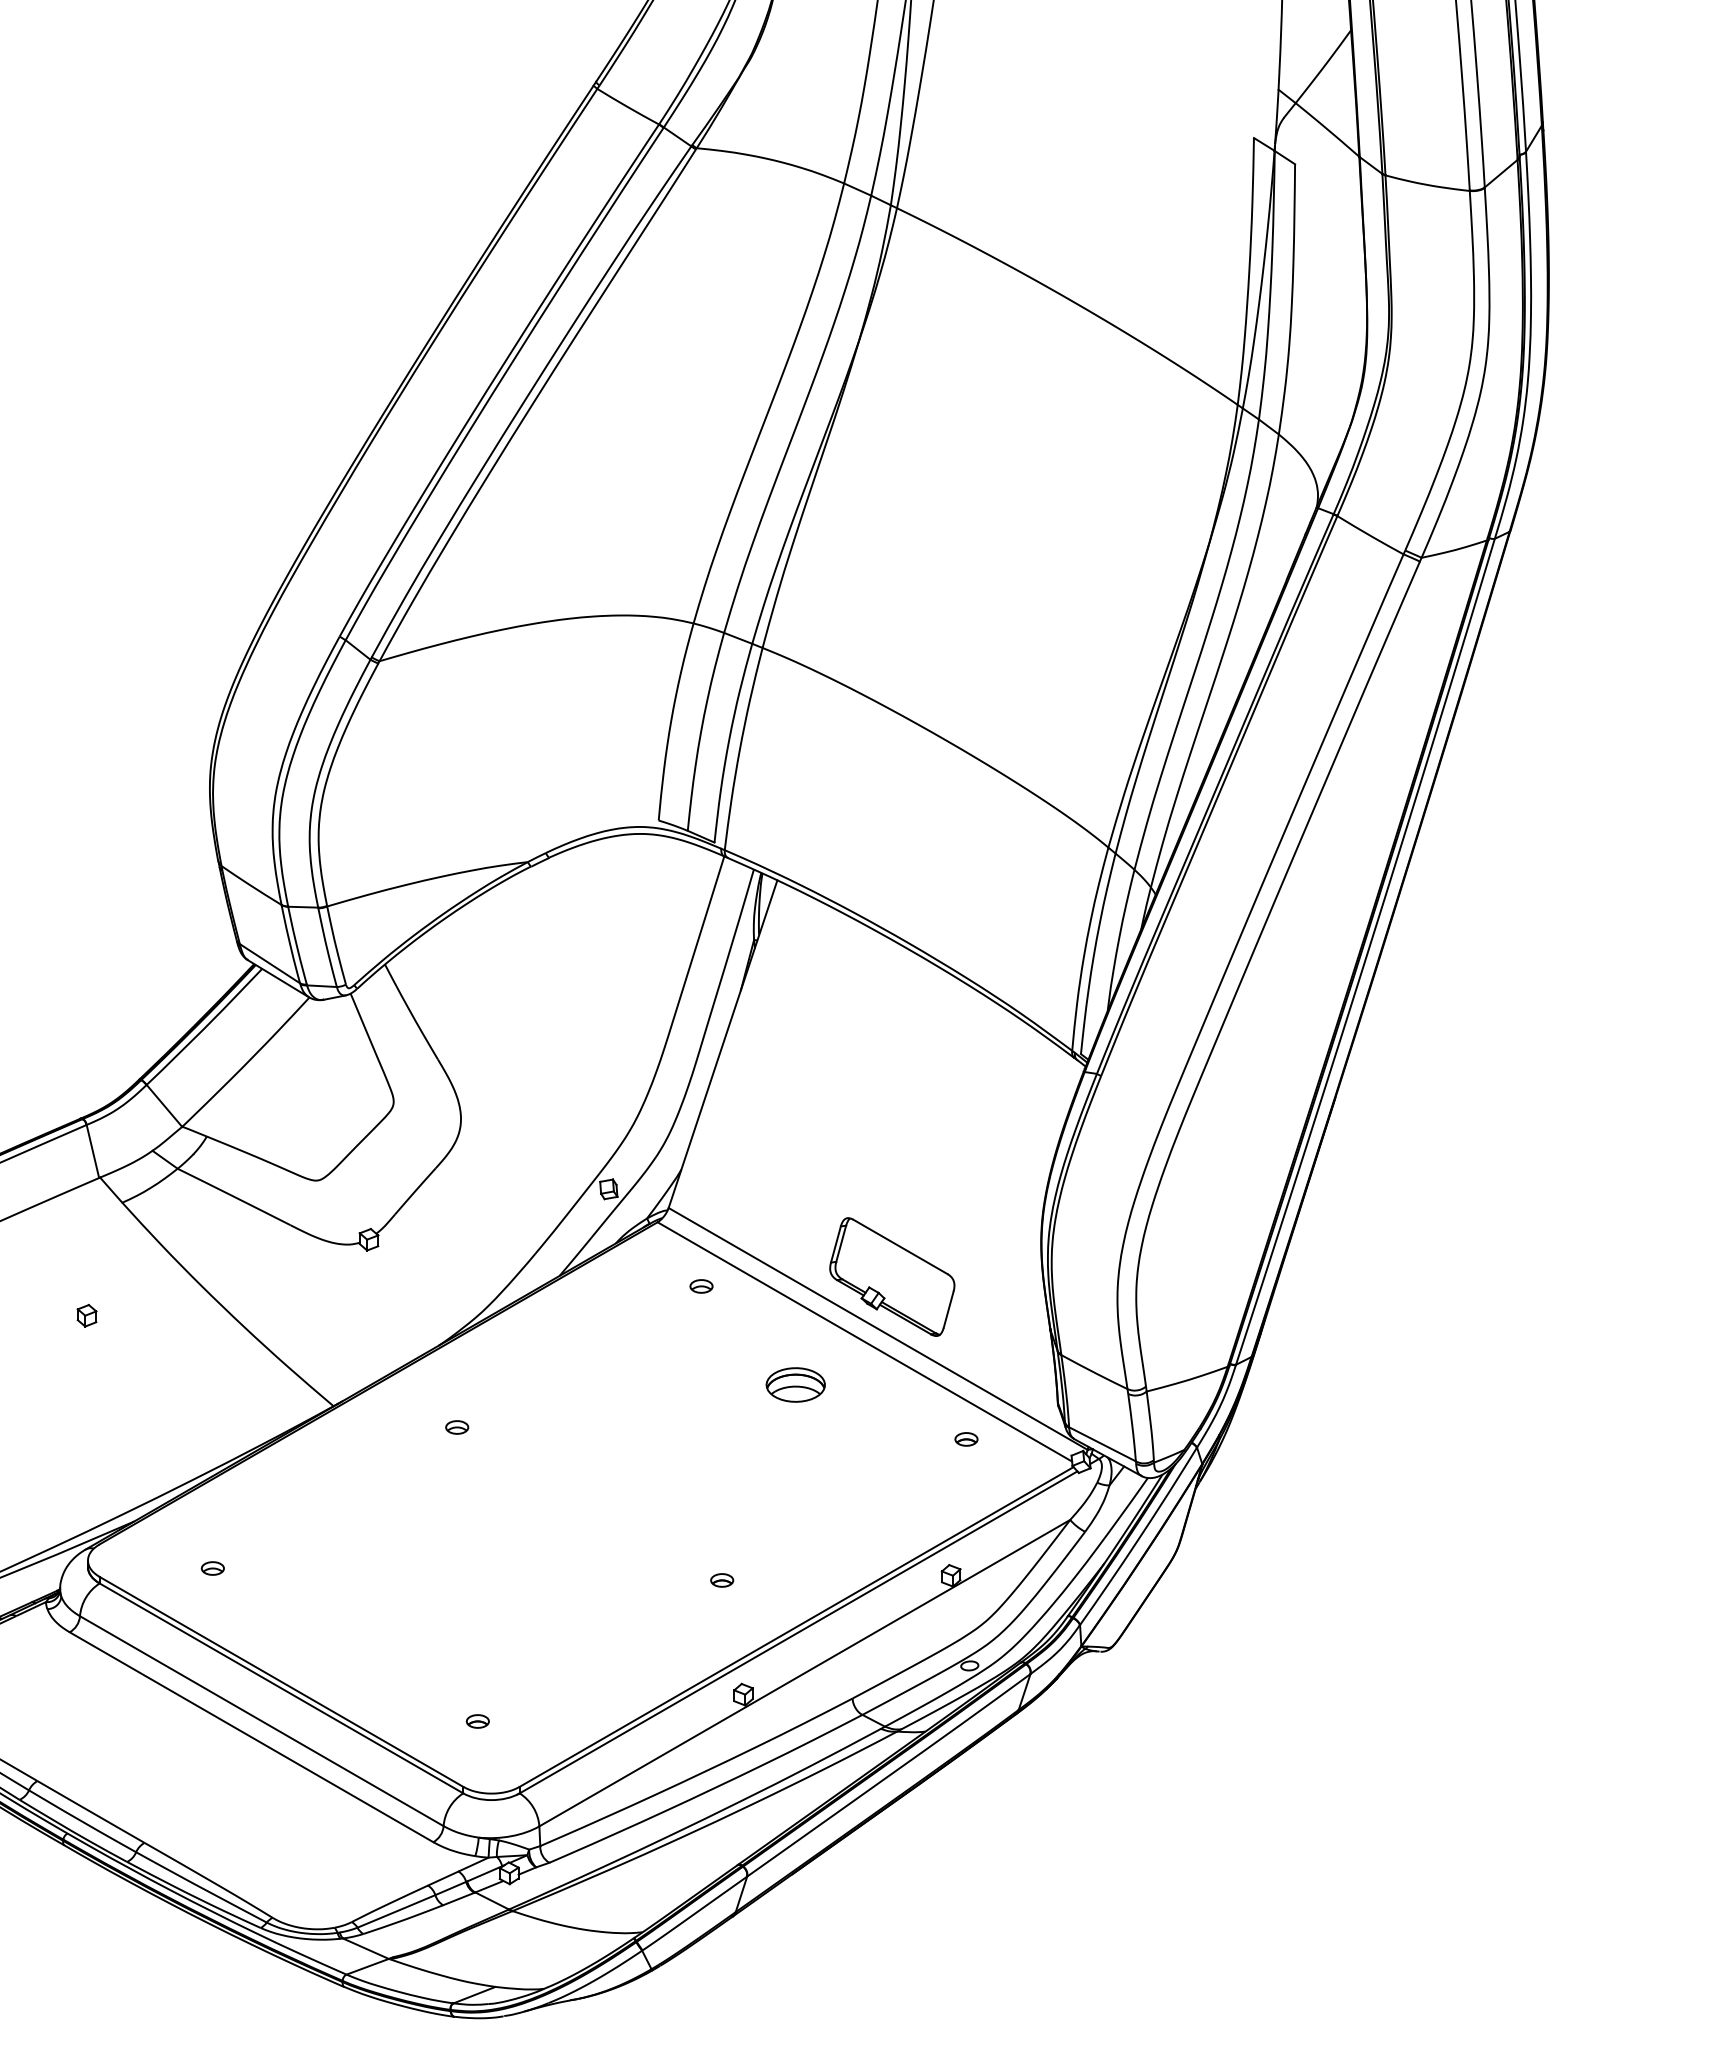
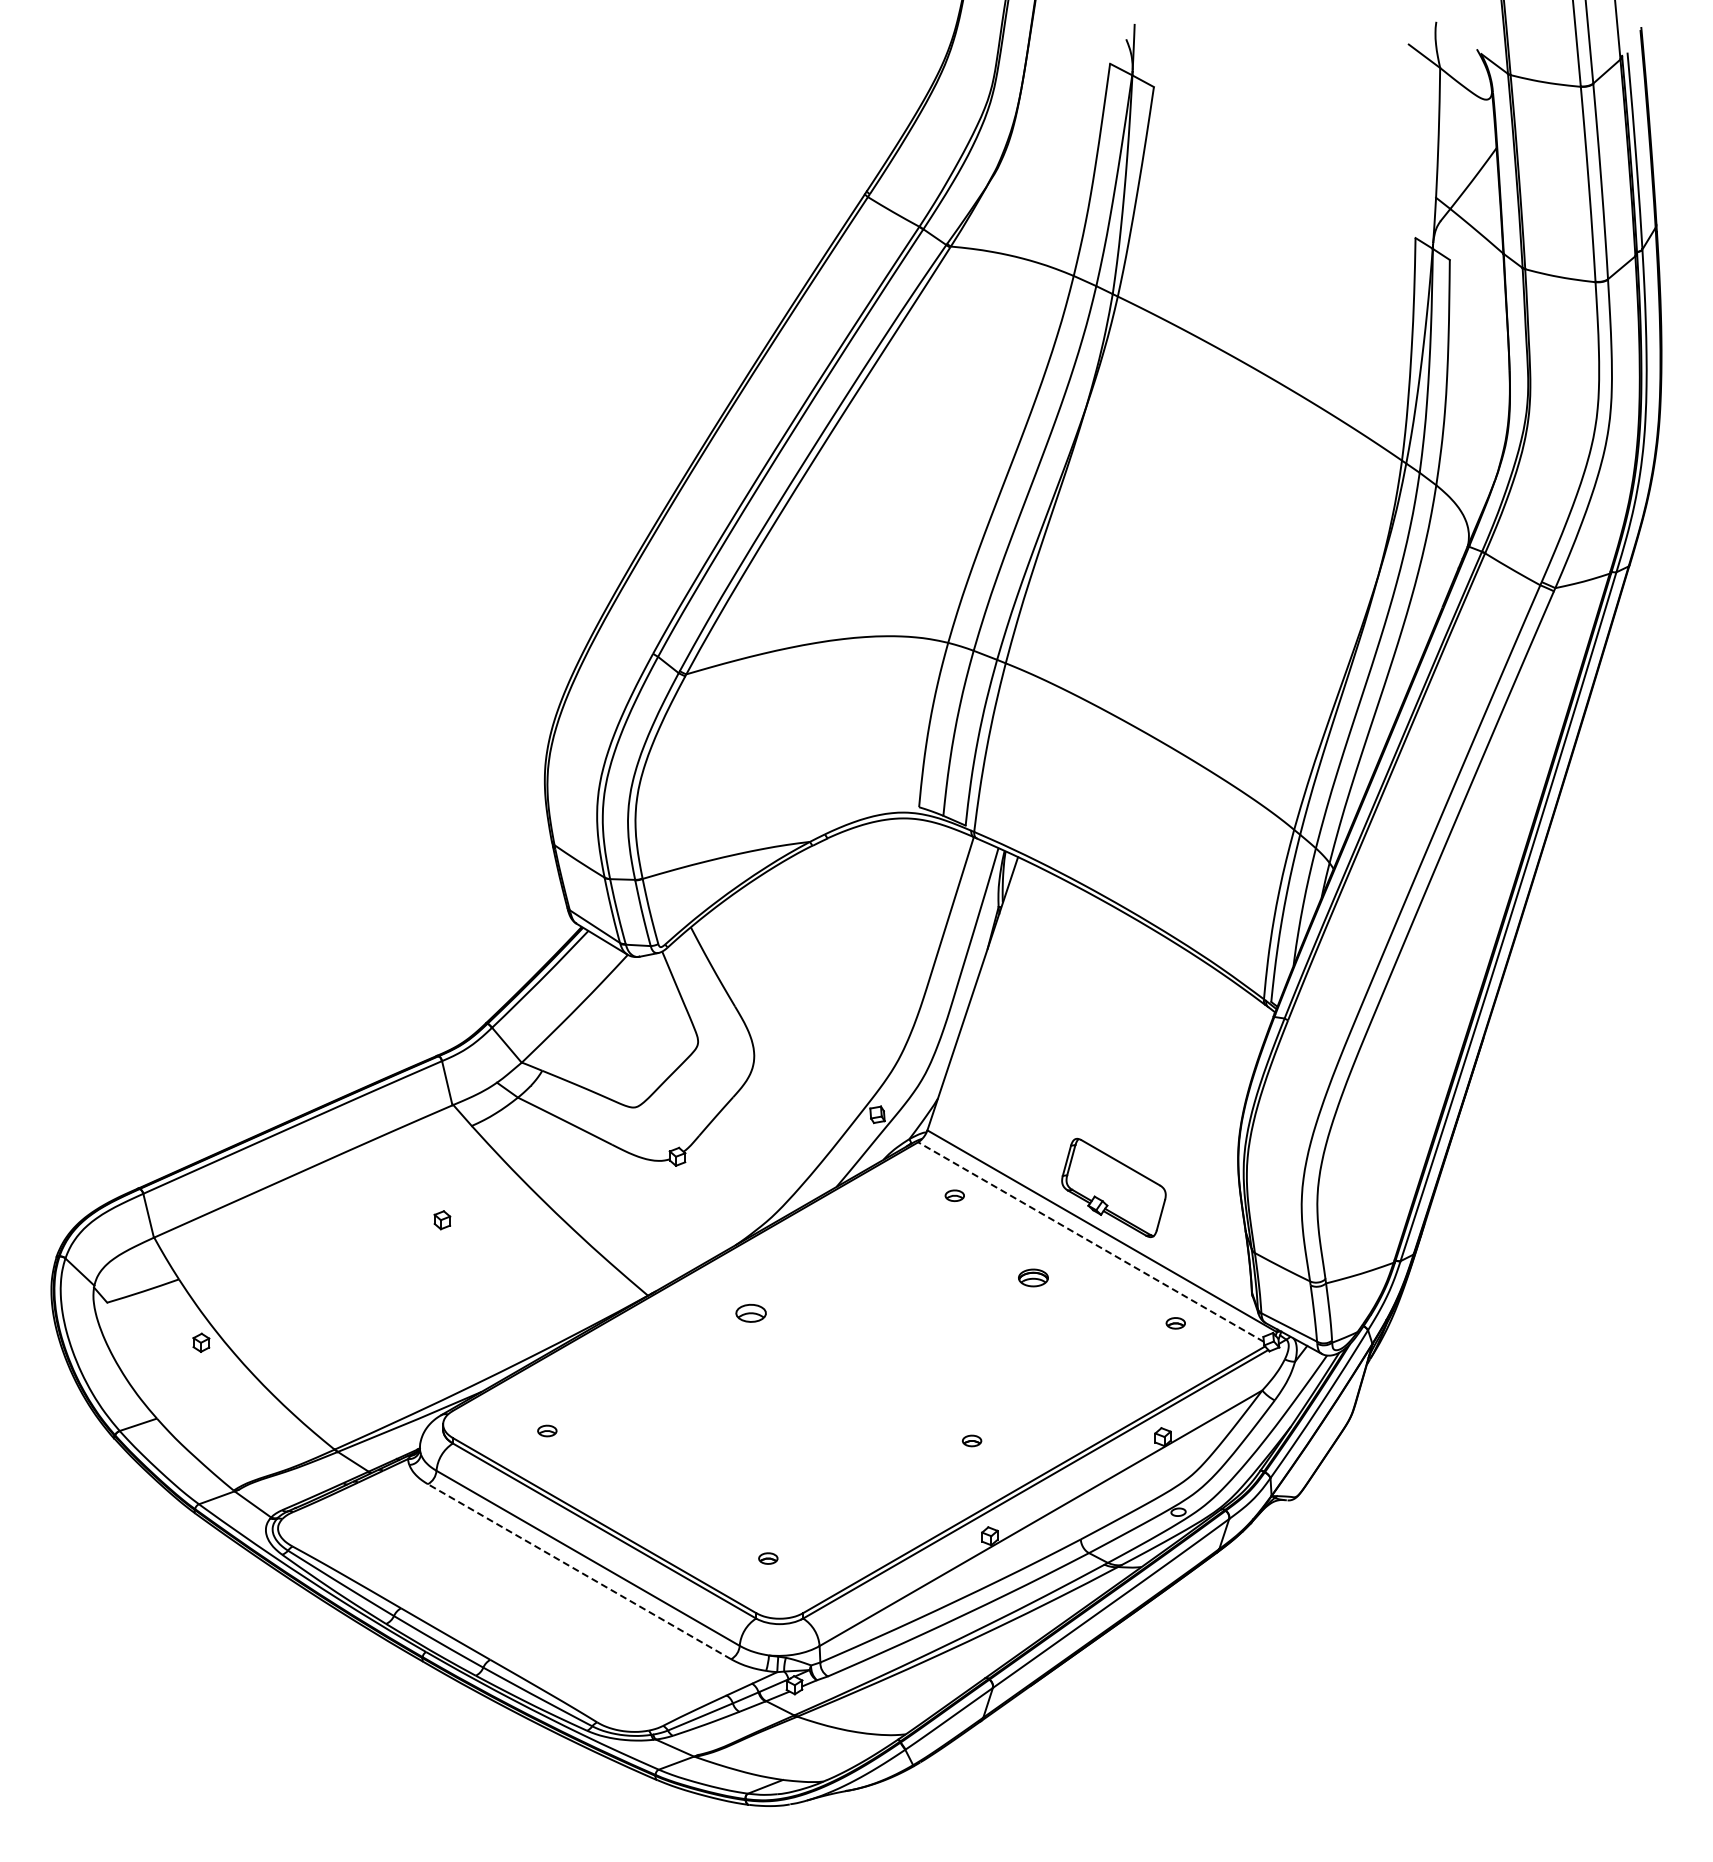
line: (865, 1342) -> (1091, 1242), solid -> dashed
part: (795, 1384) -> (1033, 1277), size x0.6
part: (456, 1427) -> (750, 1313), size x1.6
line: (251, 1736) -> (579, 1571), solid -> dashed

